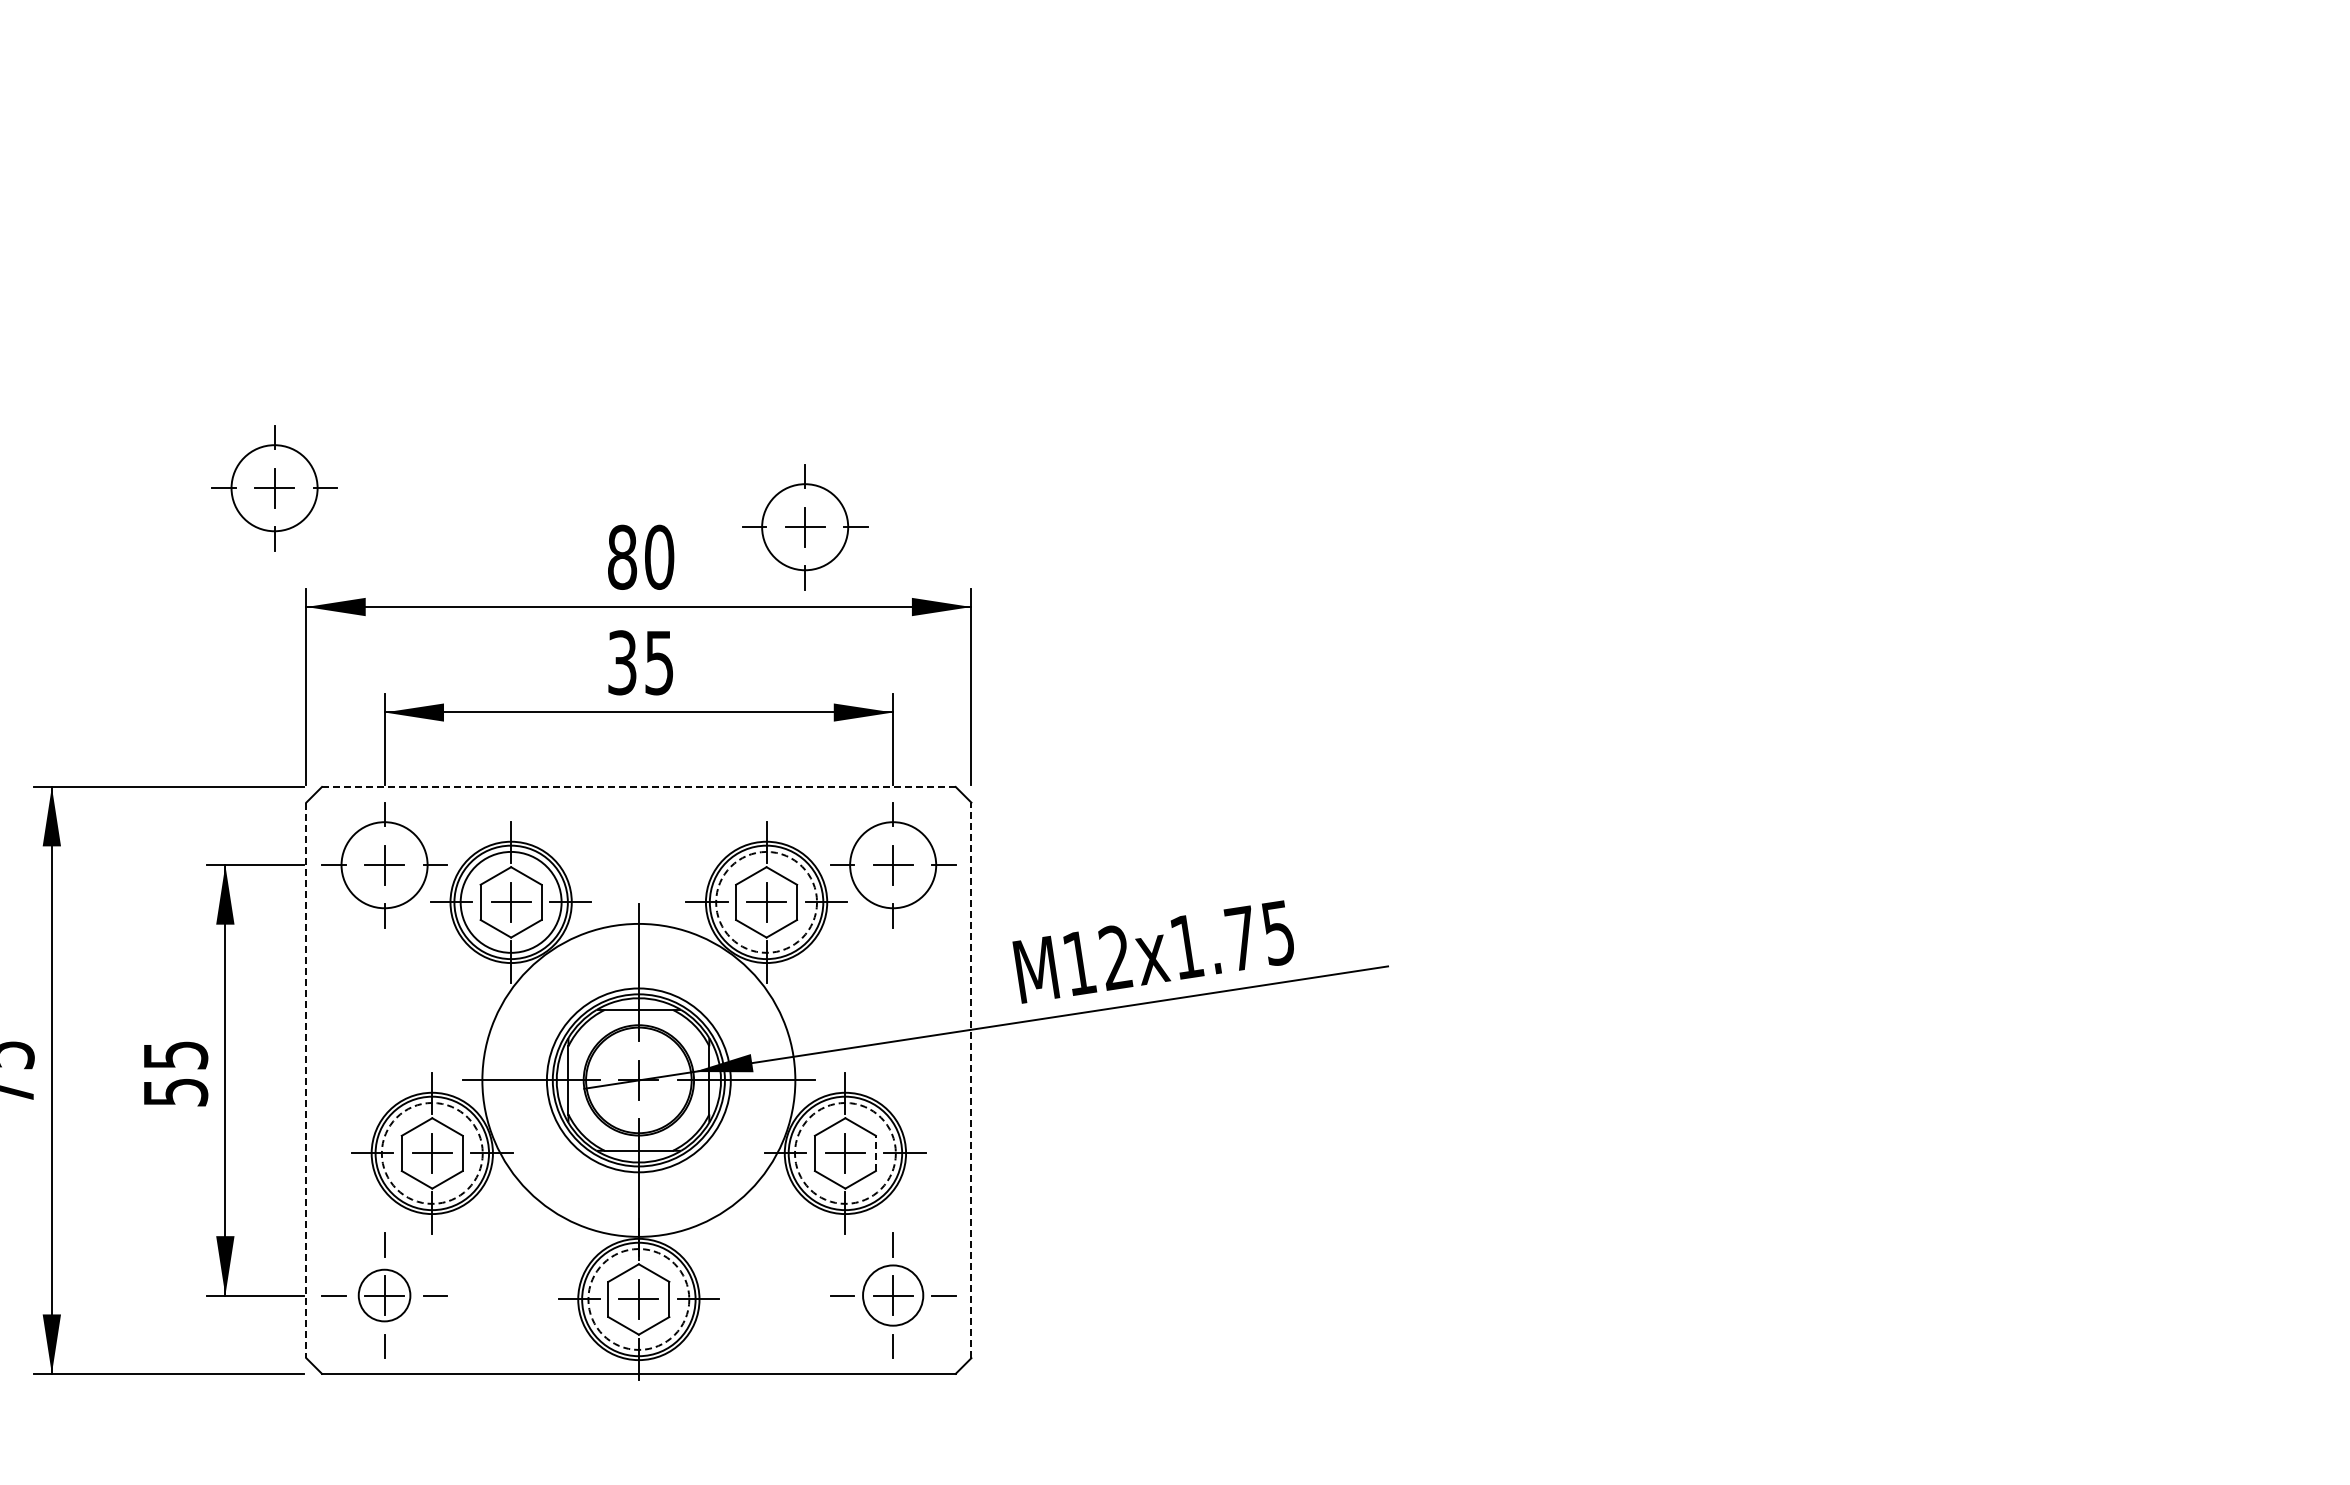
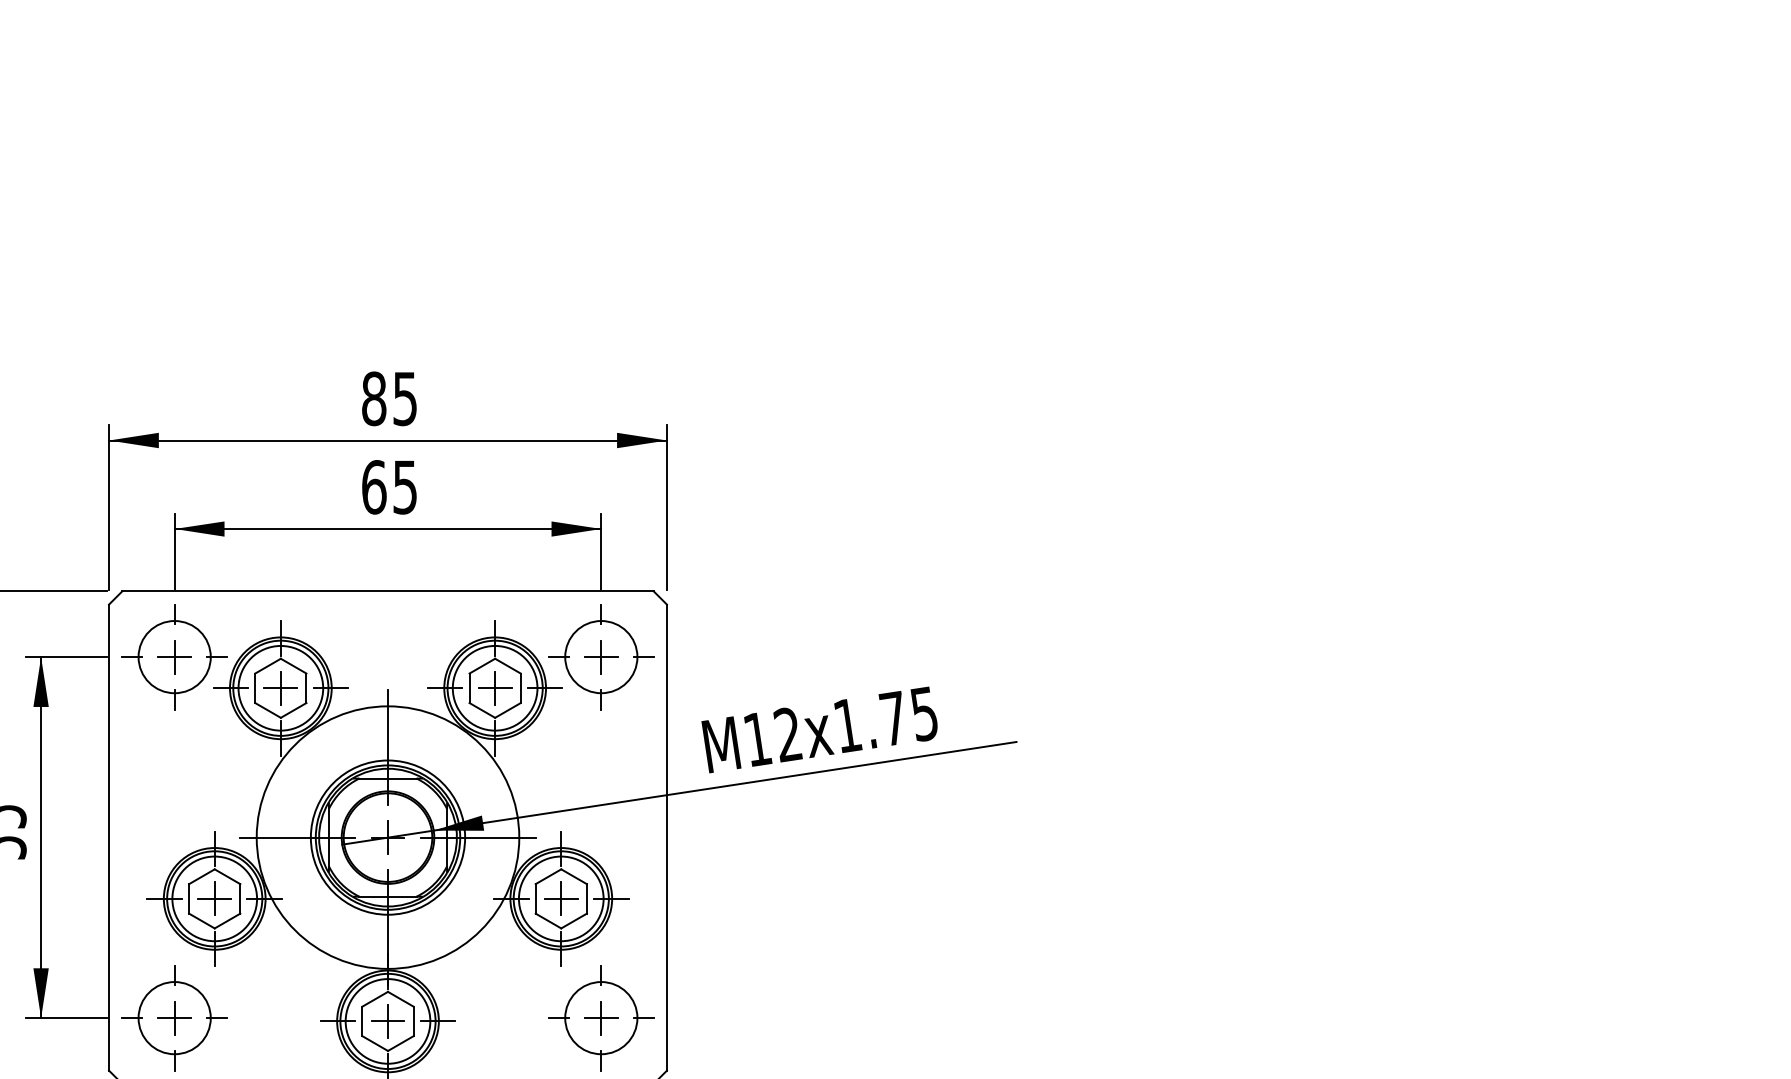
part: (274, 488) -> (82, 341), removed
part: (805, 527) -> (527, 373), removed
text: (659, 556) -> (405, 398), 80 -> 85
text: (622, 662) -> (374, 487), 35 -> 65
line: (638, 786) -> (387, 591), dashed -> solid
circle: (766, 901) -> (495, 687), dashed -> solid
line: (306, 1080) -> (109, 837), dashed -> solid
line: (971, 1080) -> (667, 837), dashed -> solid
circle: (431, 1152) -> (214, 898), dashed -> solid
circle: (844, 1152) -> (560, 898), dashed -> solid
line: (875, 1153) -> (586, 898), dashed -> solid
circle: (384, 1295) -> (174, 1018), size x1.67
circle: (893, 1295) -> (601, 1018), size x1.43
circle: (638, 1299) -> (387, 1021), dashed -> solid

